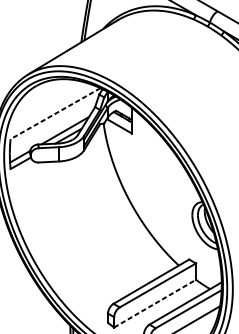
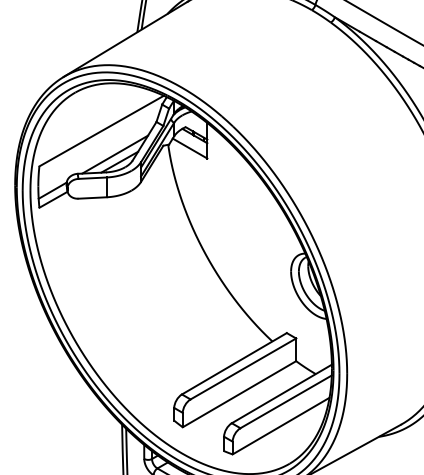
line: (55, 113) -> (101, 131), dashed -> solid
line: (155, 303) -> (239, 394), dashed -> solid

